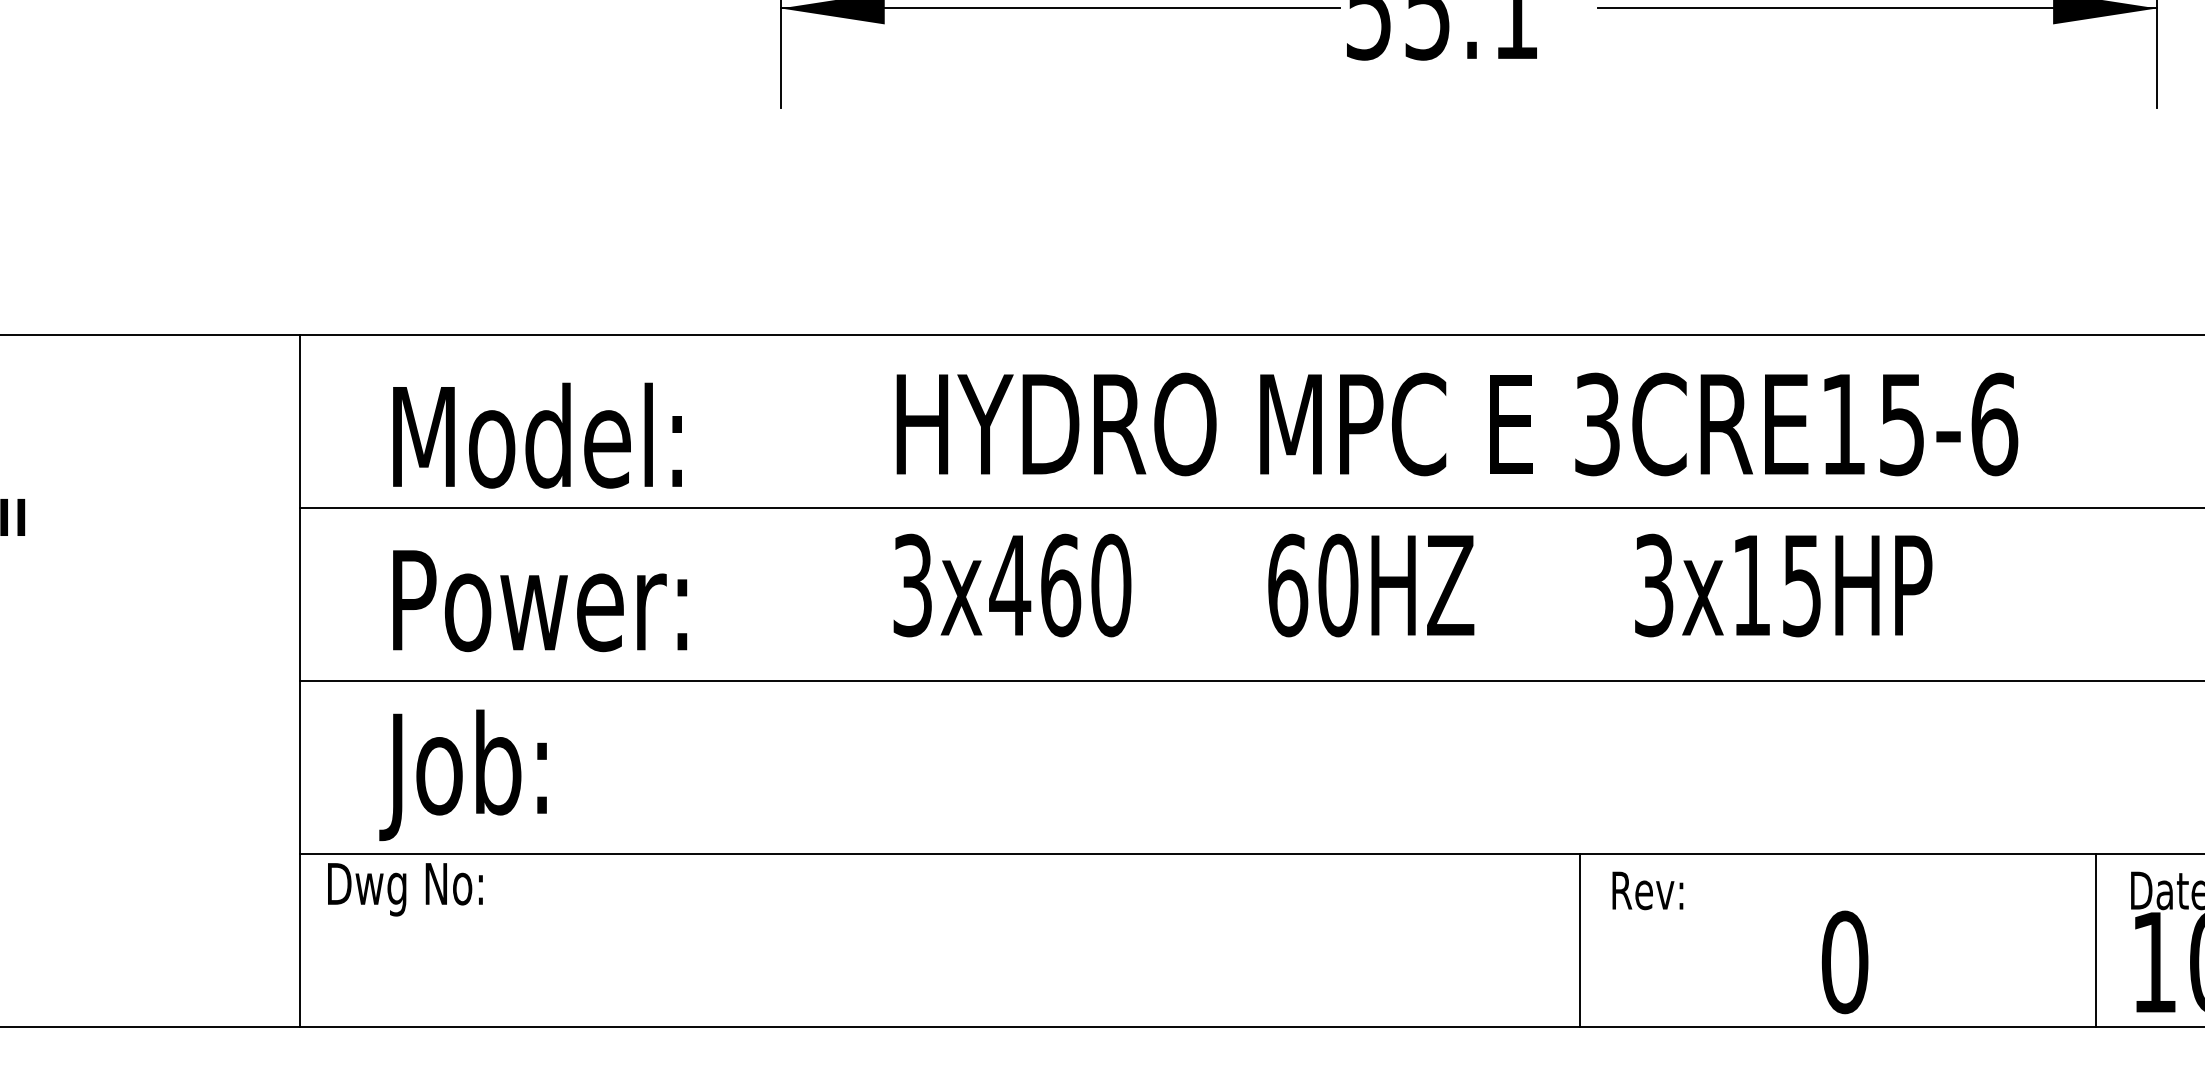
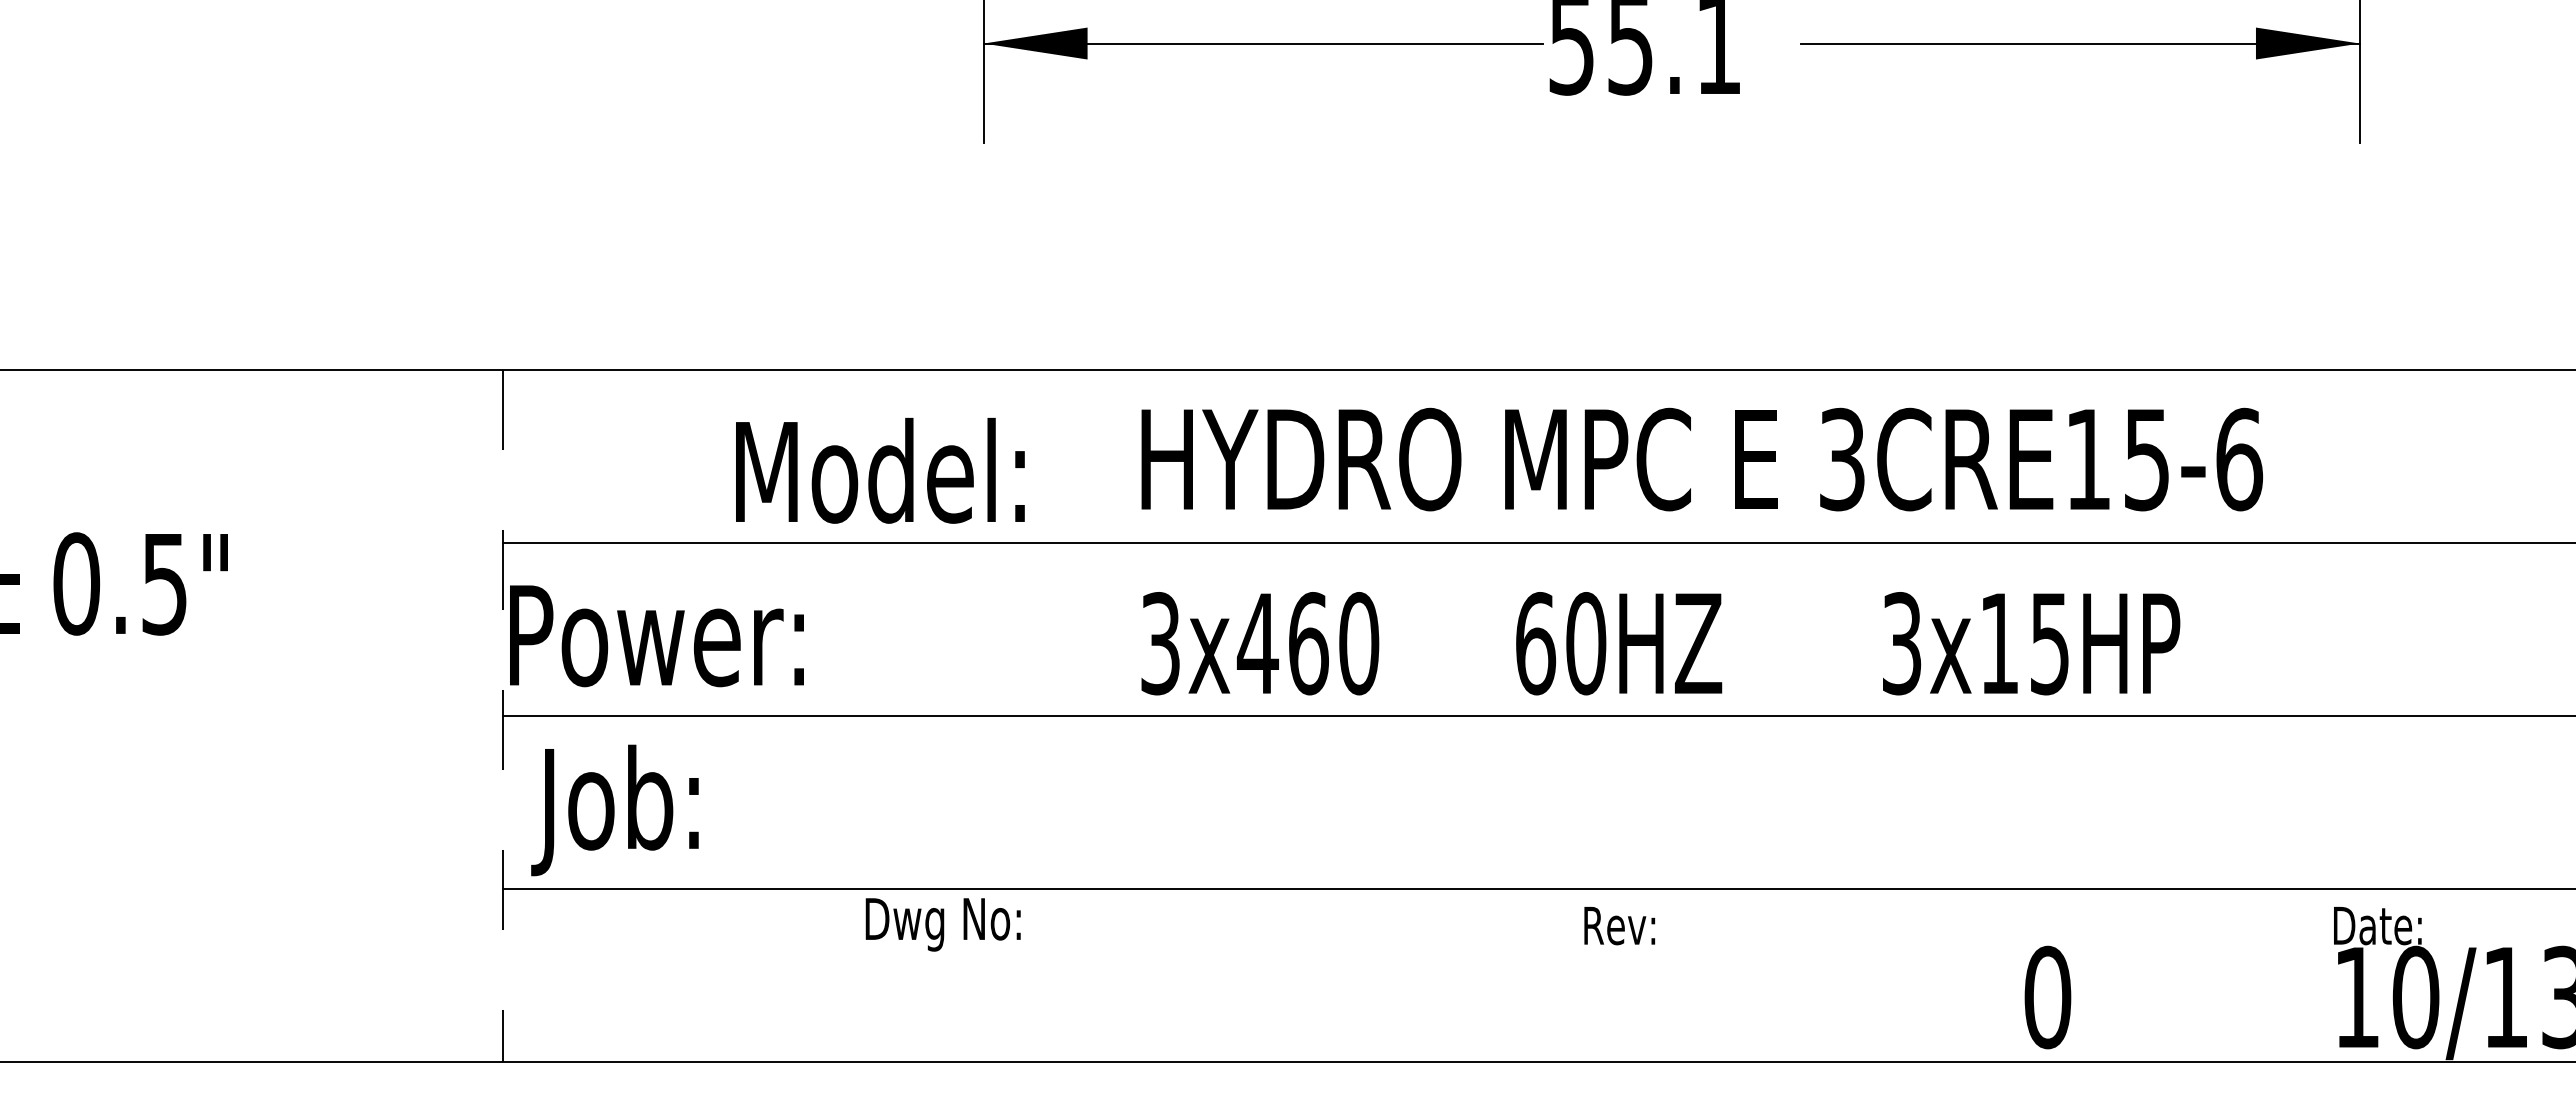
text: (1457, 424) -> (1702, 459), moved
text: (537, 435) -> (880, 470), moved
text: (1412, 585) -> (1660, 643), moved
text: (539, 601) -> (656, 636), moved
line: (299, 681) -> (502, 716), solid -> dashed
text: (462, 775) -> (614, 810), moved
text: (404, 889) -> (942, 924), moved
text: (1647, 891) -> (1619, 926), moved
line: (1580, 940) -> (1783, 975), removed
line: (2095, 940) -> (2298, 975), removed

